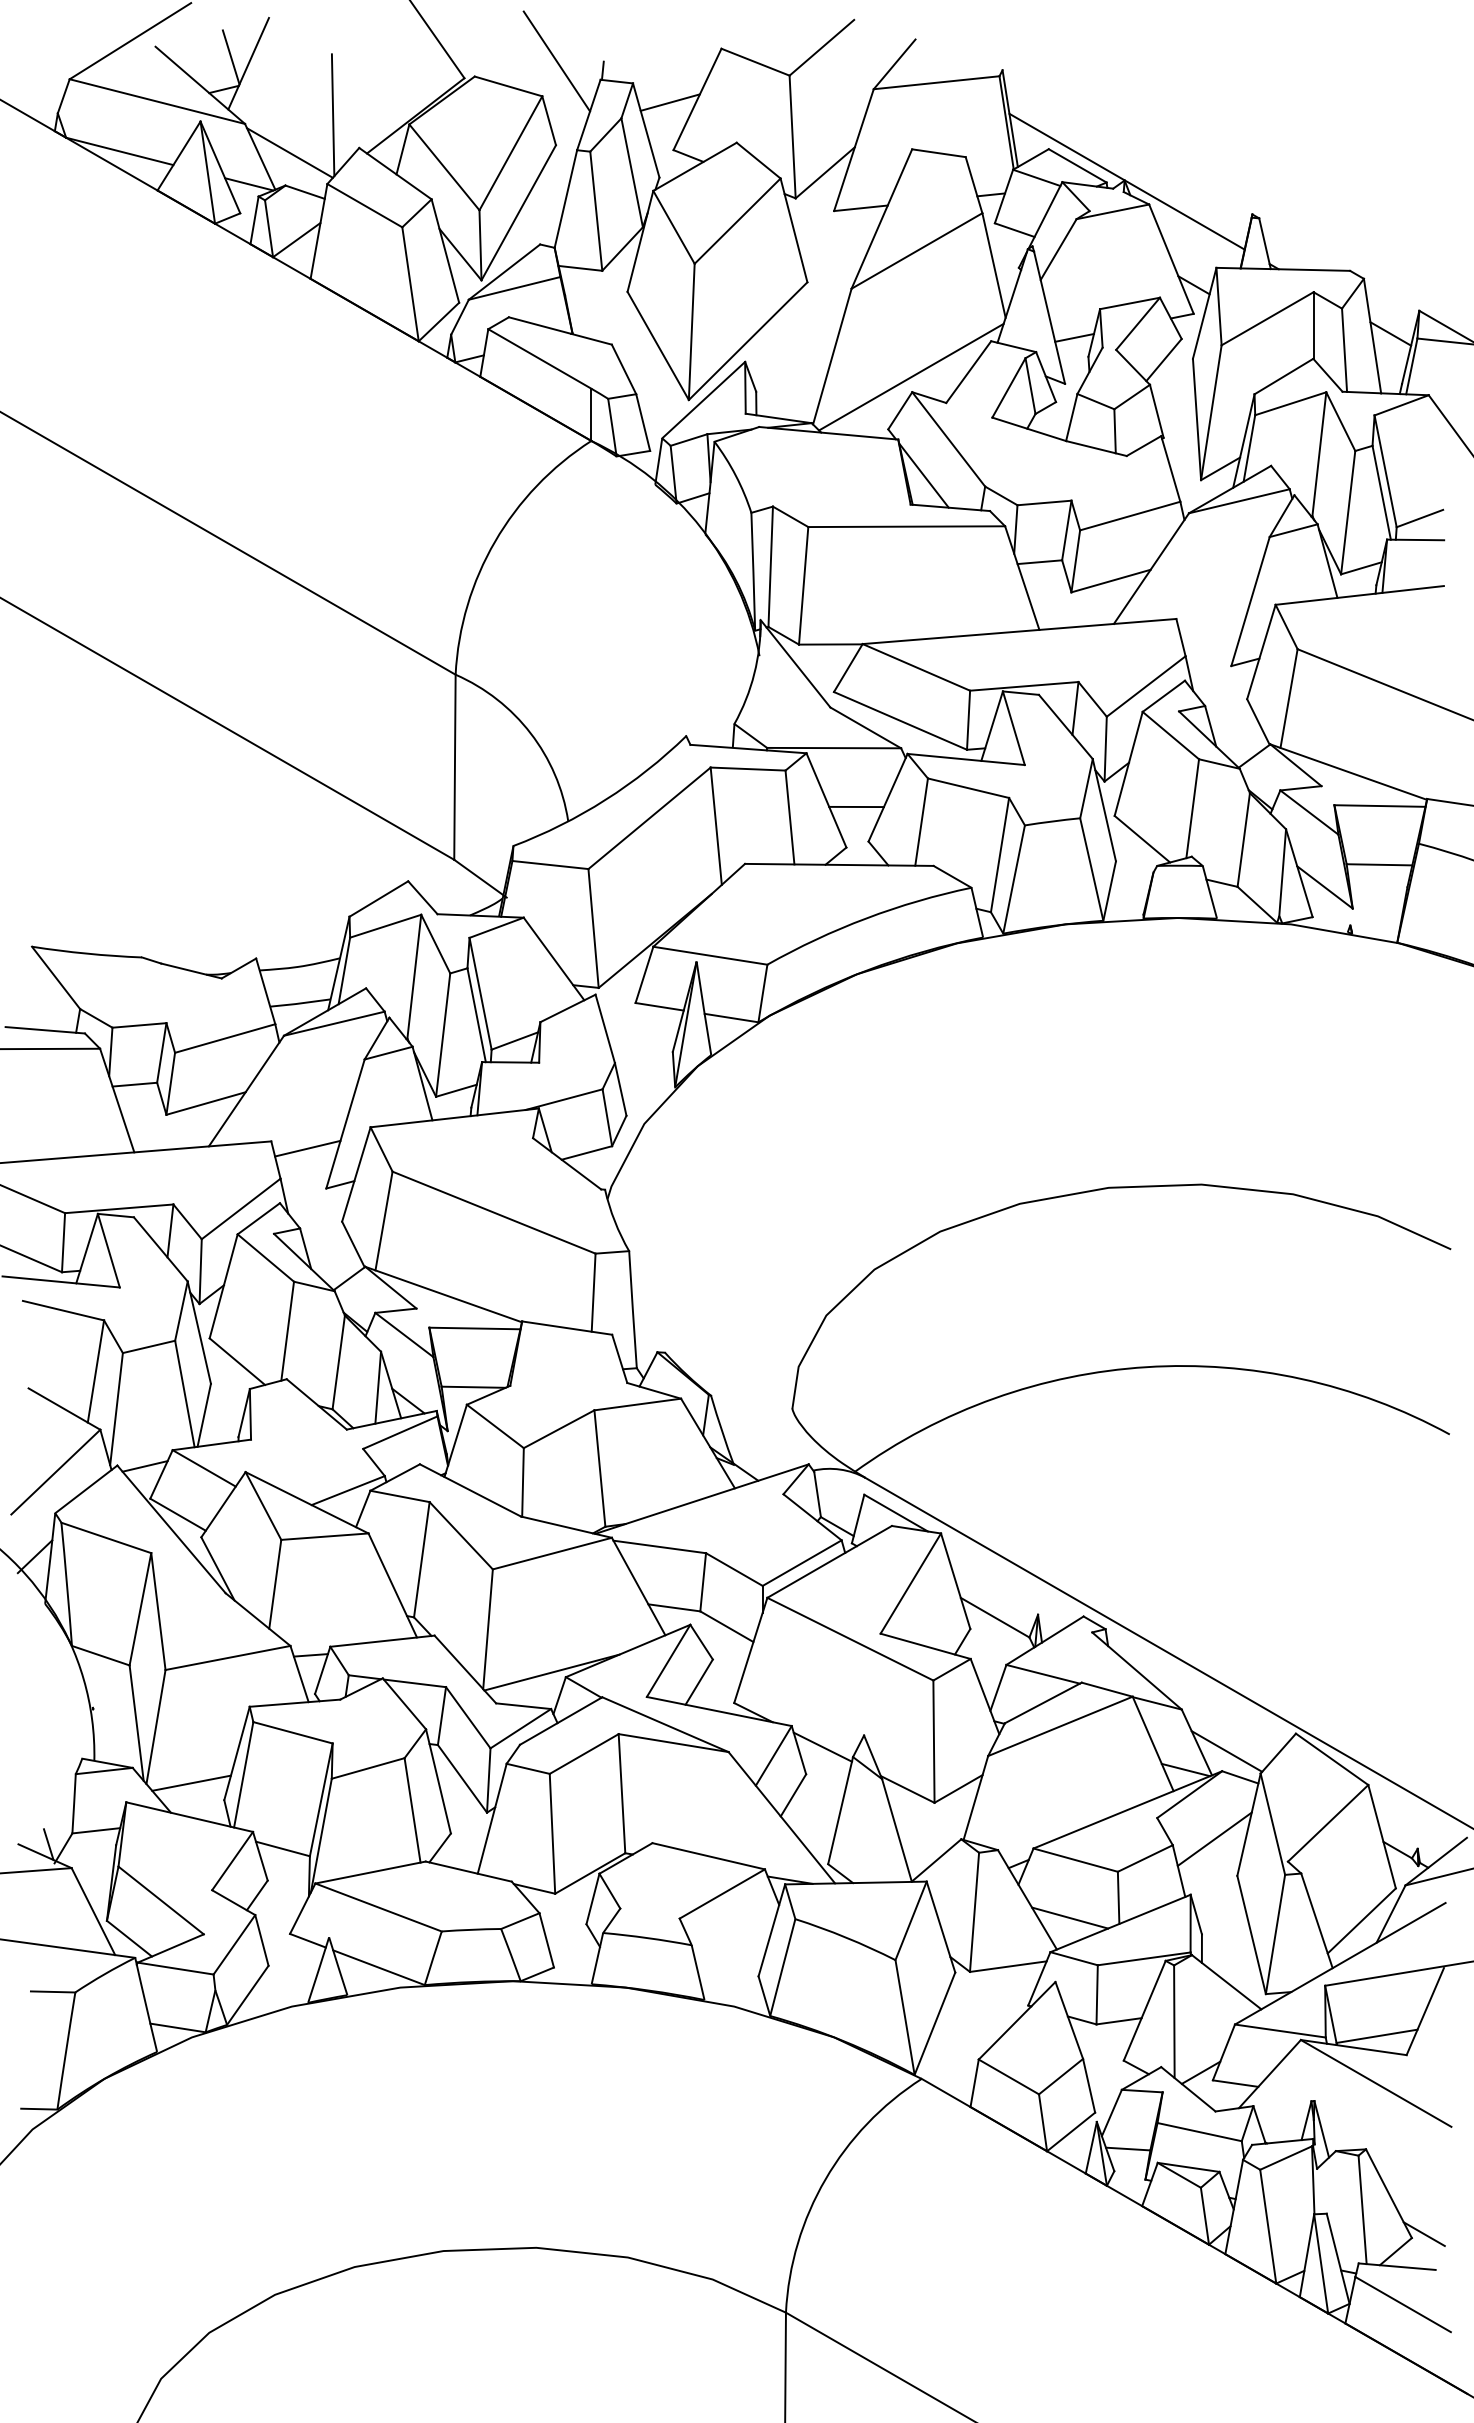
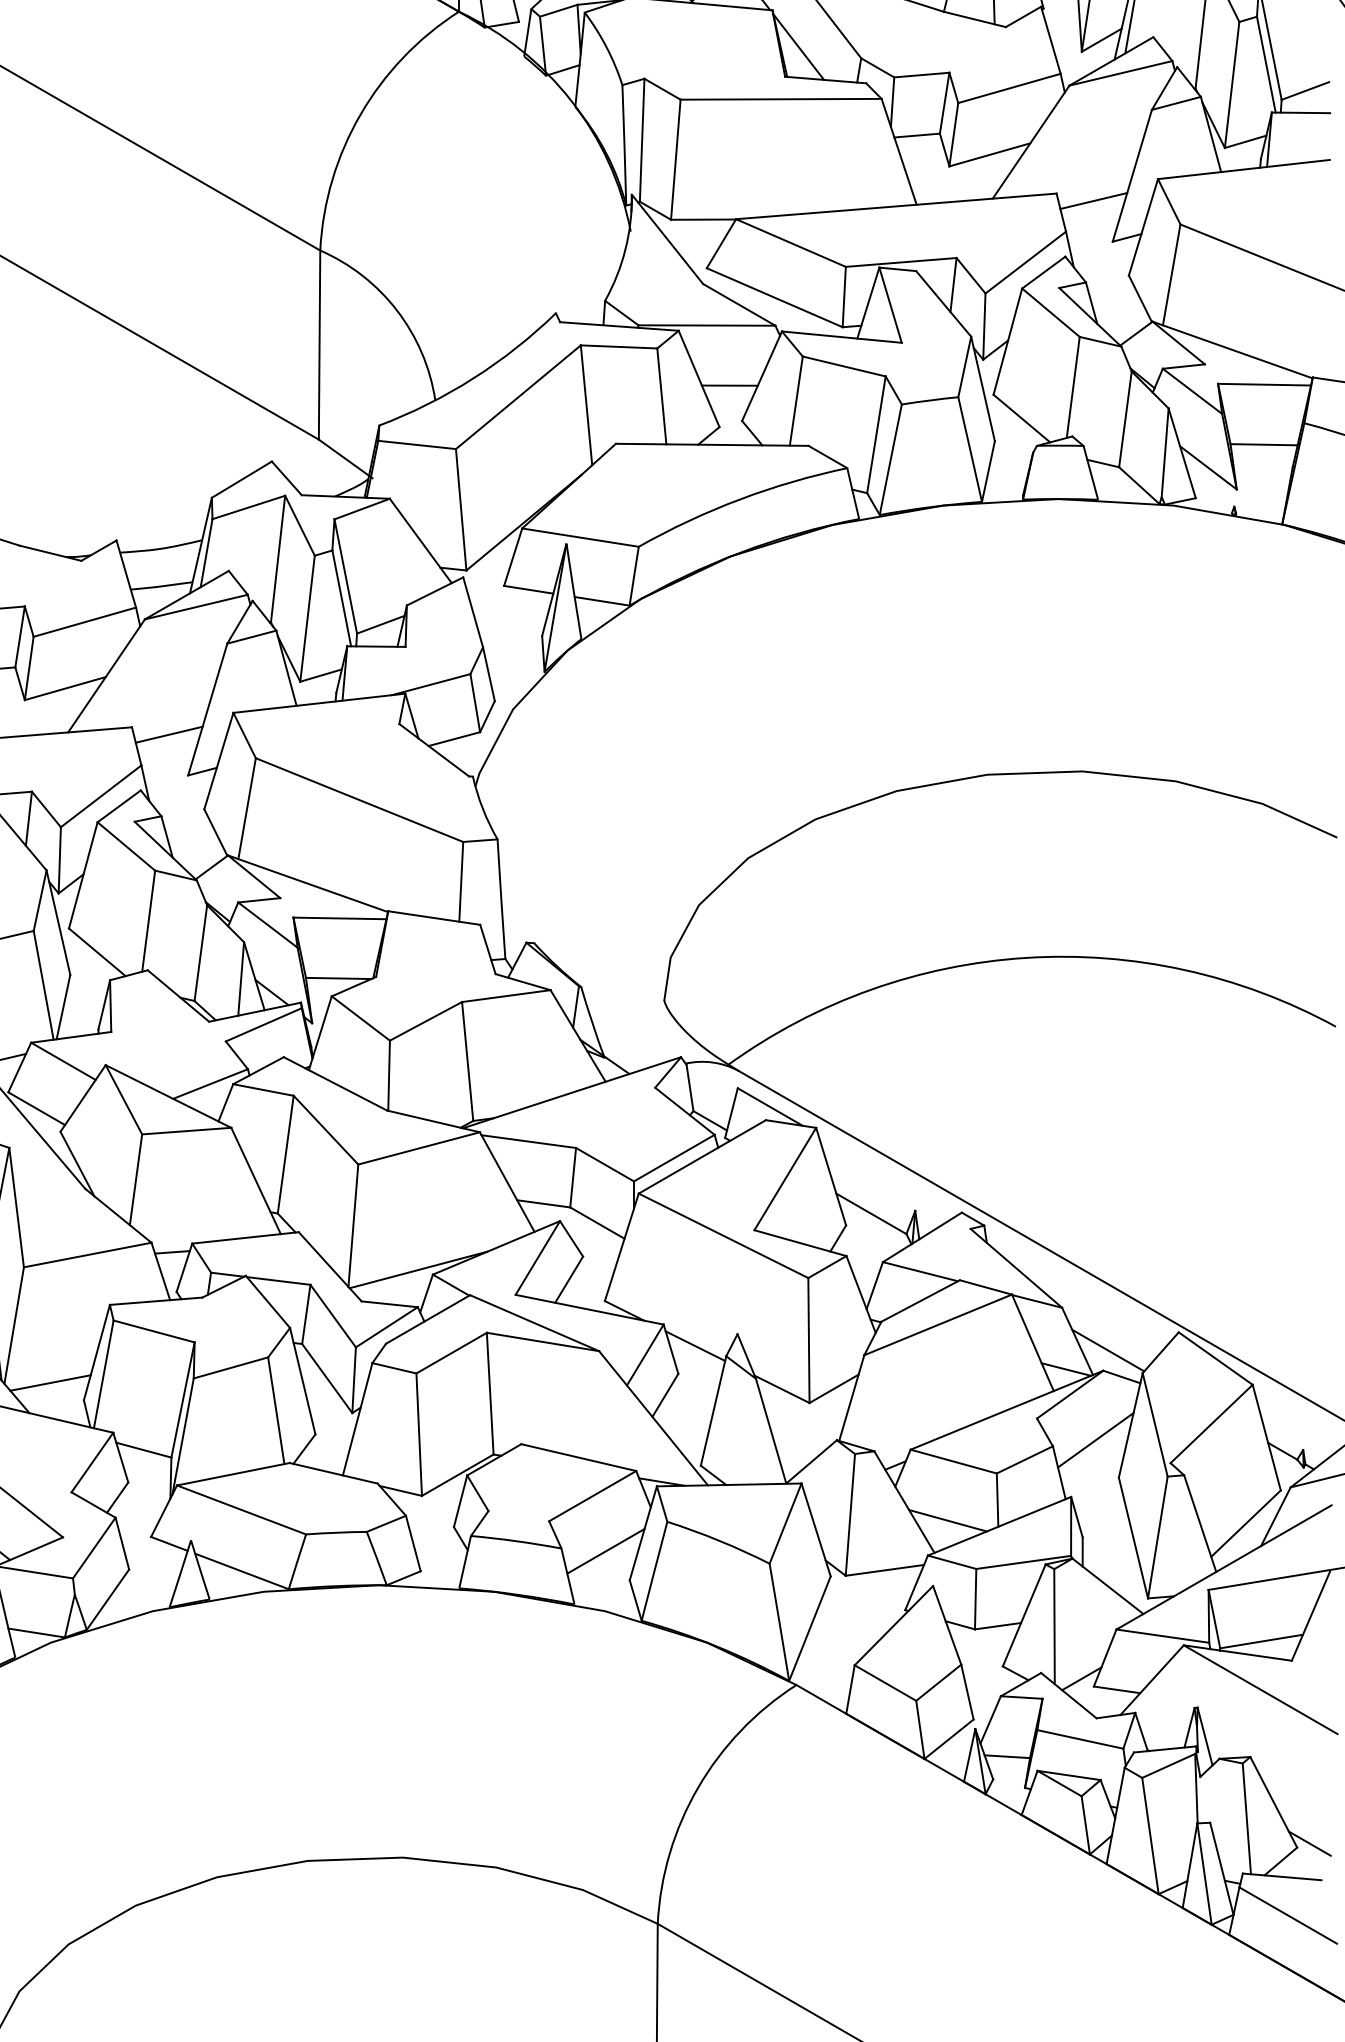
line: (1212, 626) -> (1093, 201), added
line: (735, 1947) -> (606, 1550), added

